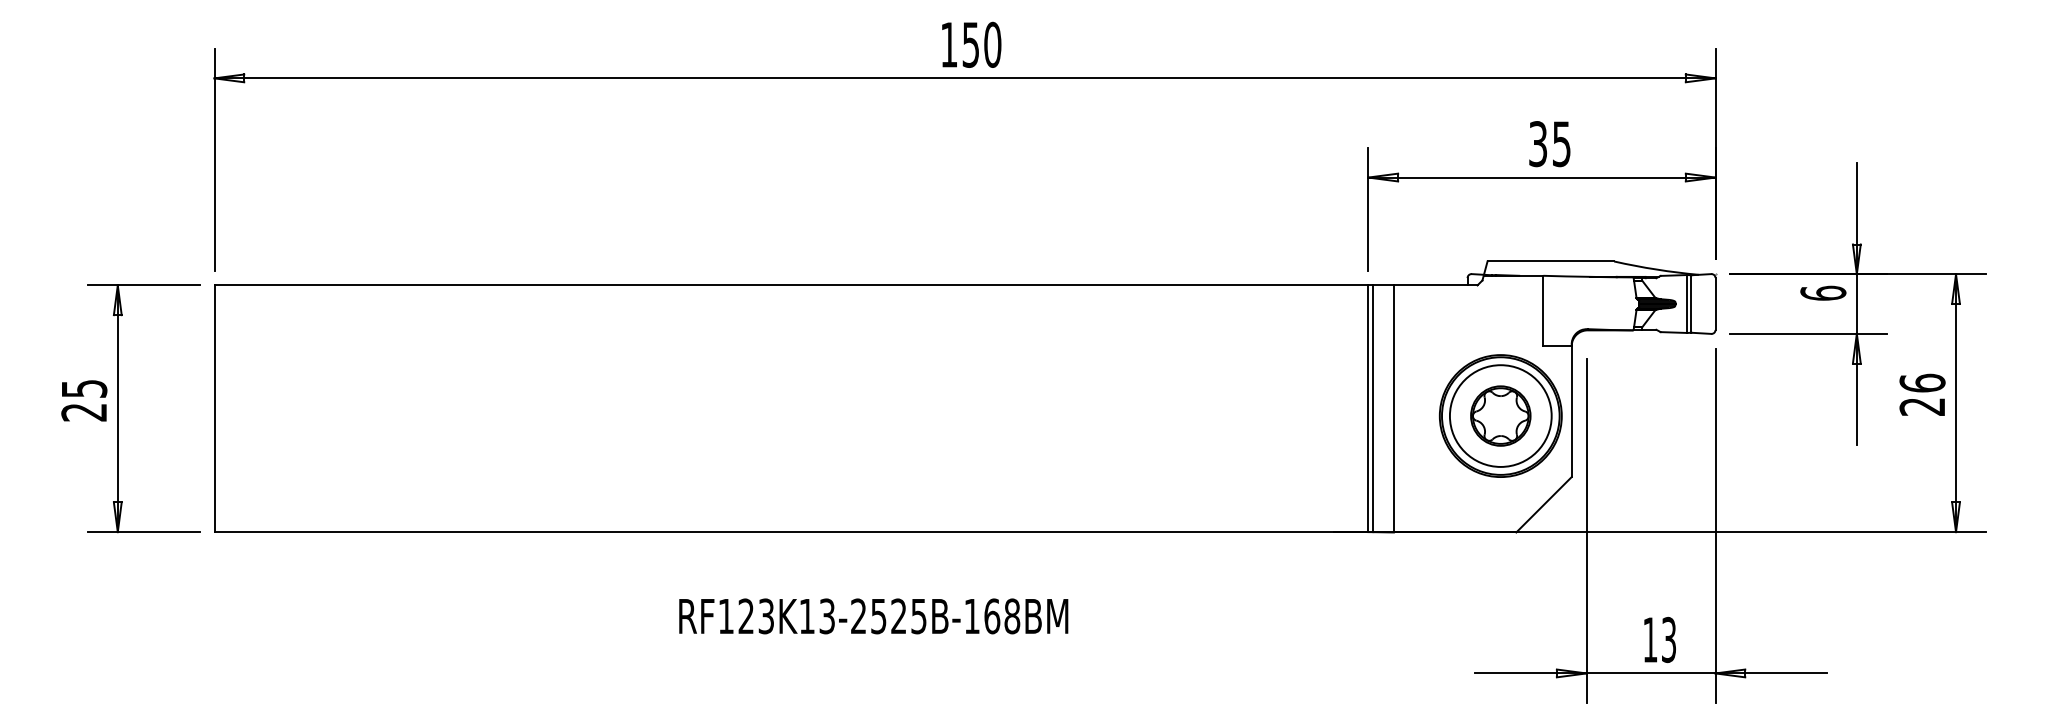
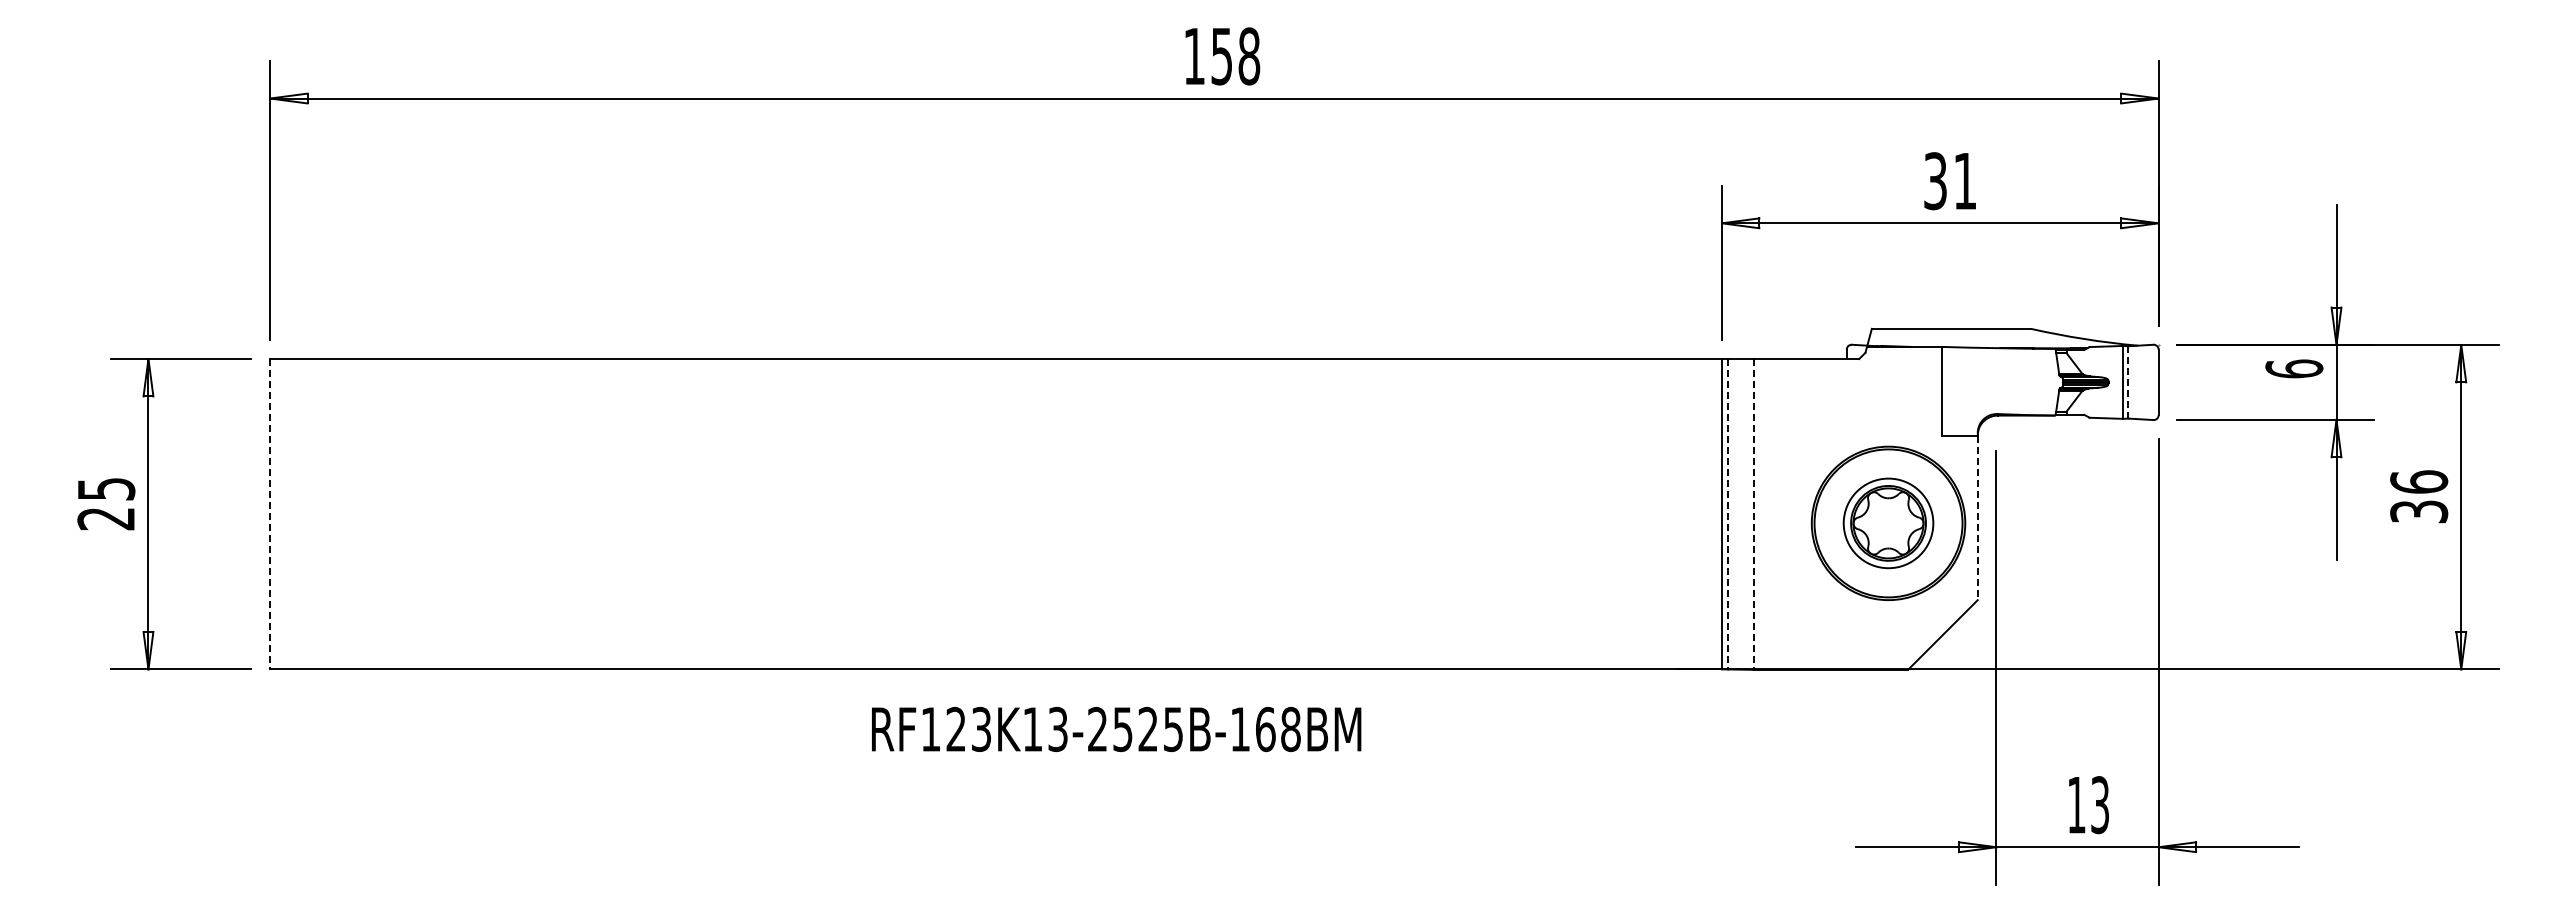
text: (992, 44) -> (1249, 56), 150 -> 158
text: (1561, 144) -> (1965, 181), 35 -> 31
line: (1691, 304) -> (2128, 382), solid -> dashed
text: (1922, 406) -> (2419, 511), 26 -> 36
line: (214, 408) -> (270, 514), solid -> dashed
line: (1373, 408) -> (1728, 514), solid -> dashed
line: (1394, 408) -> (1754, 514), solid -> dashed
line: (1571, 412) -> (1977, 518), solid -> dashed
circle: (1500, 416) -> (1888, 523), size x0.7
text: (873, 616) -> (1116, 729), moved

